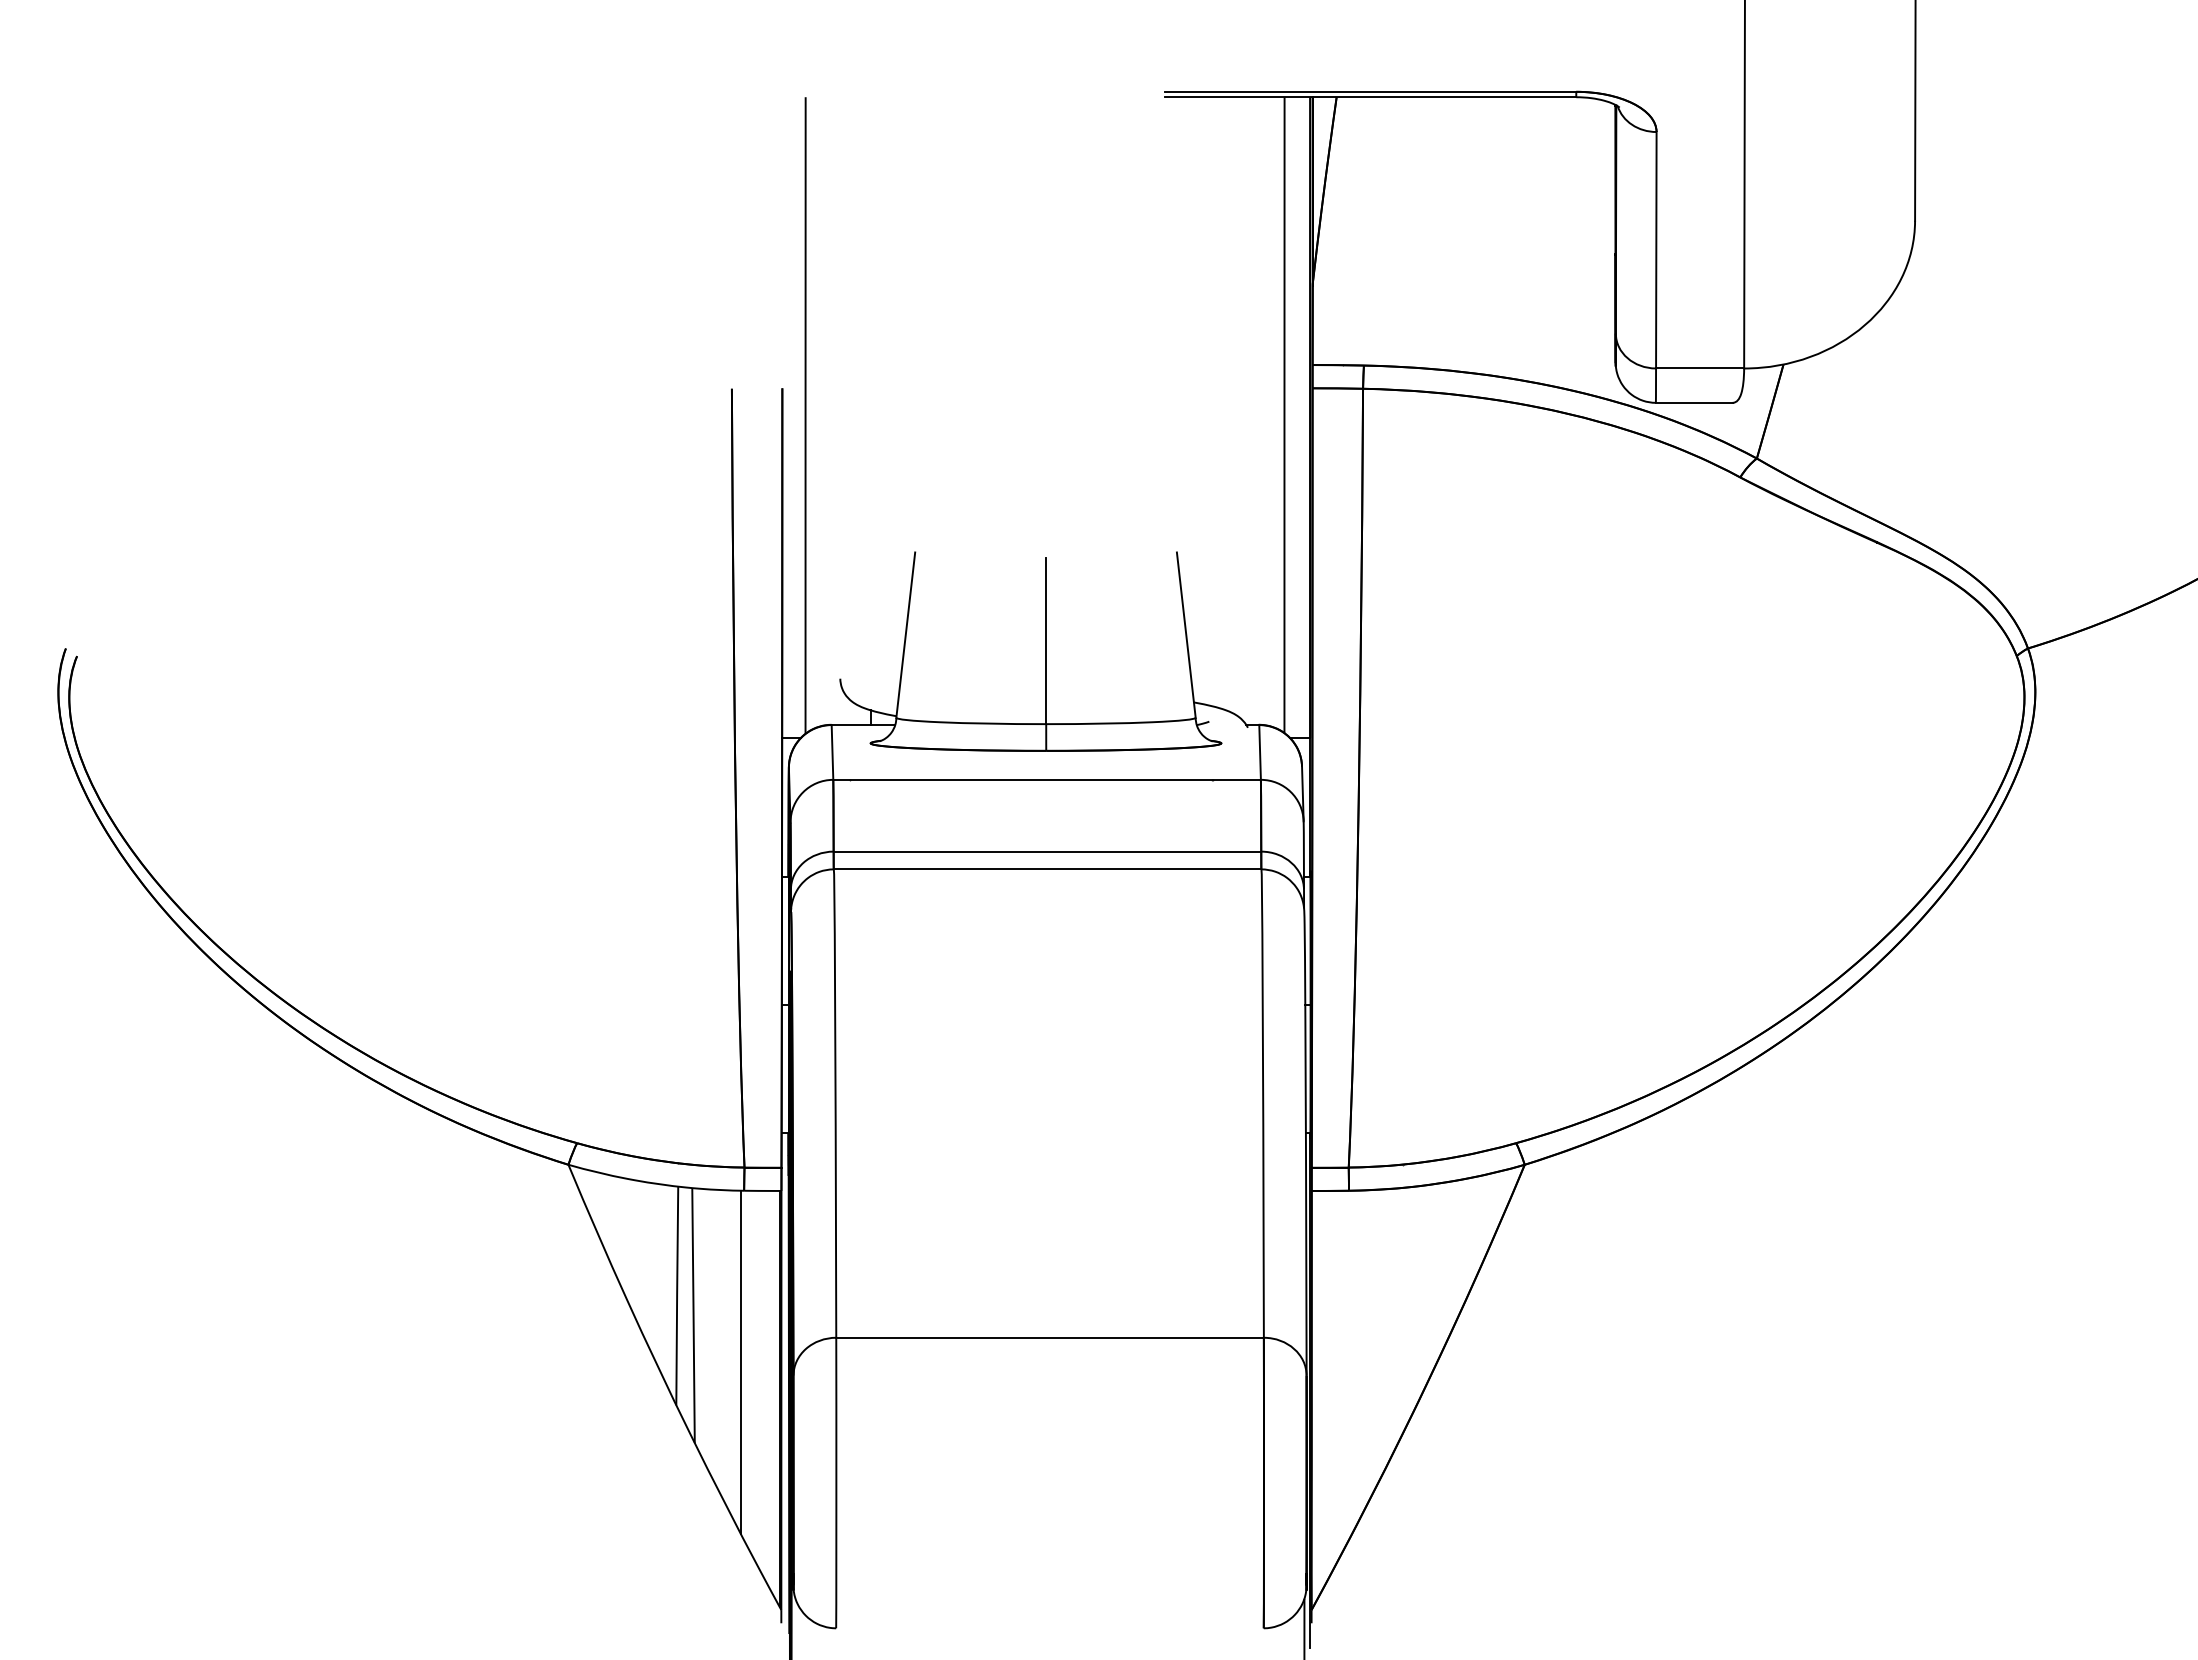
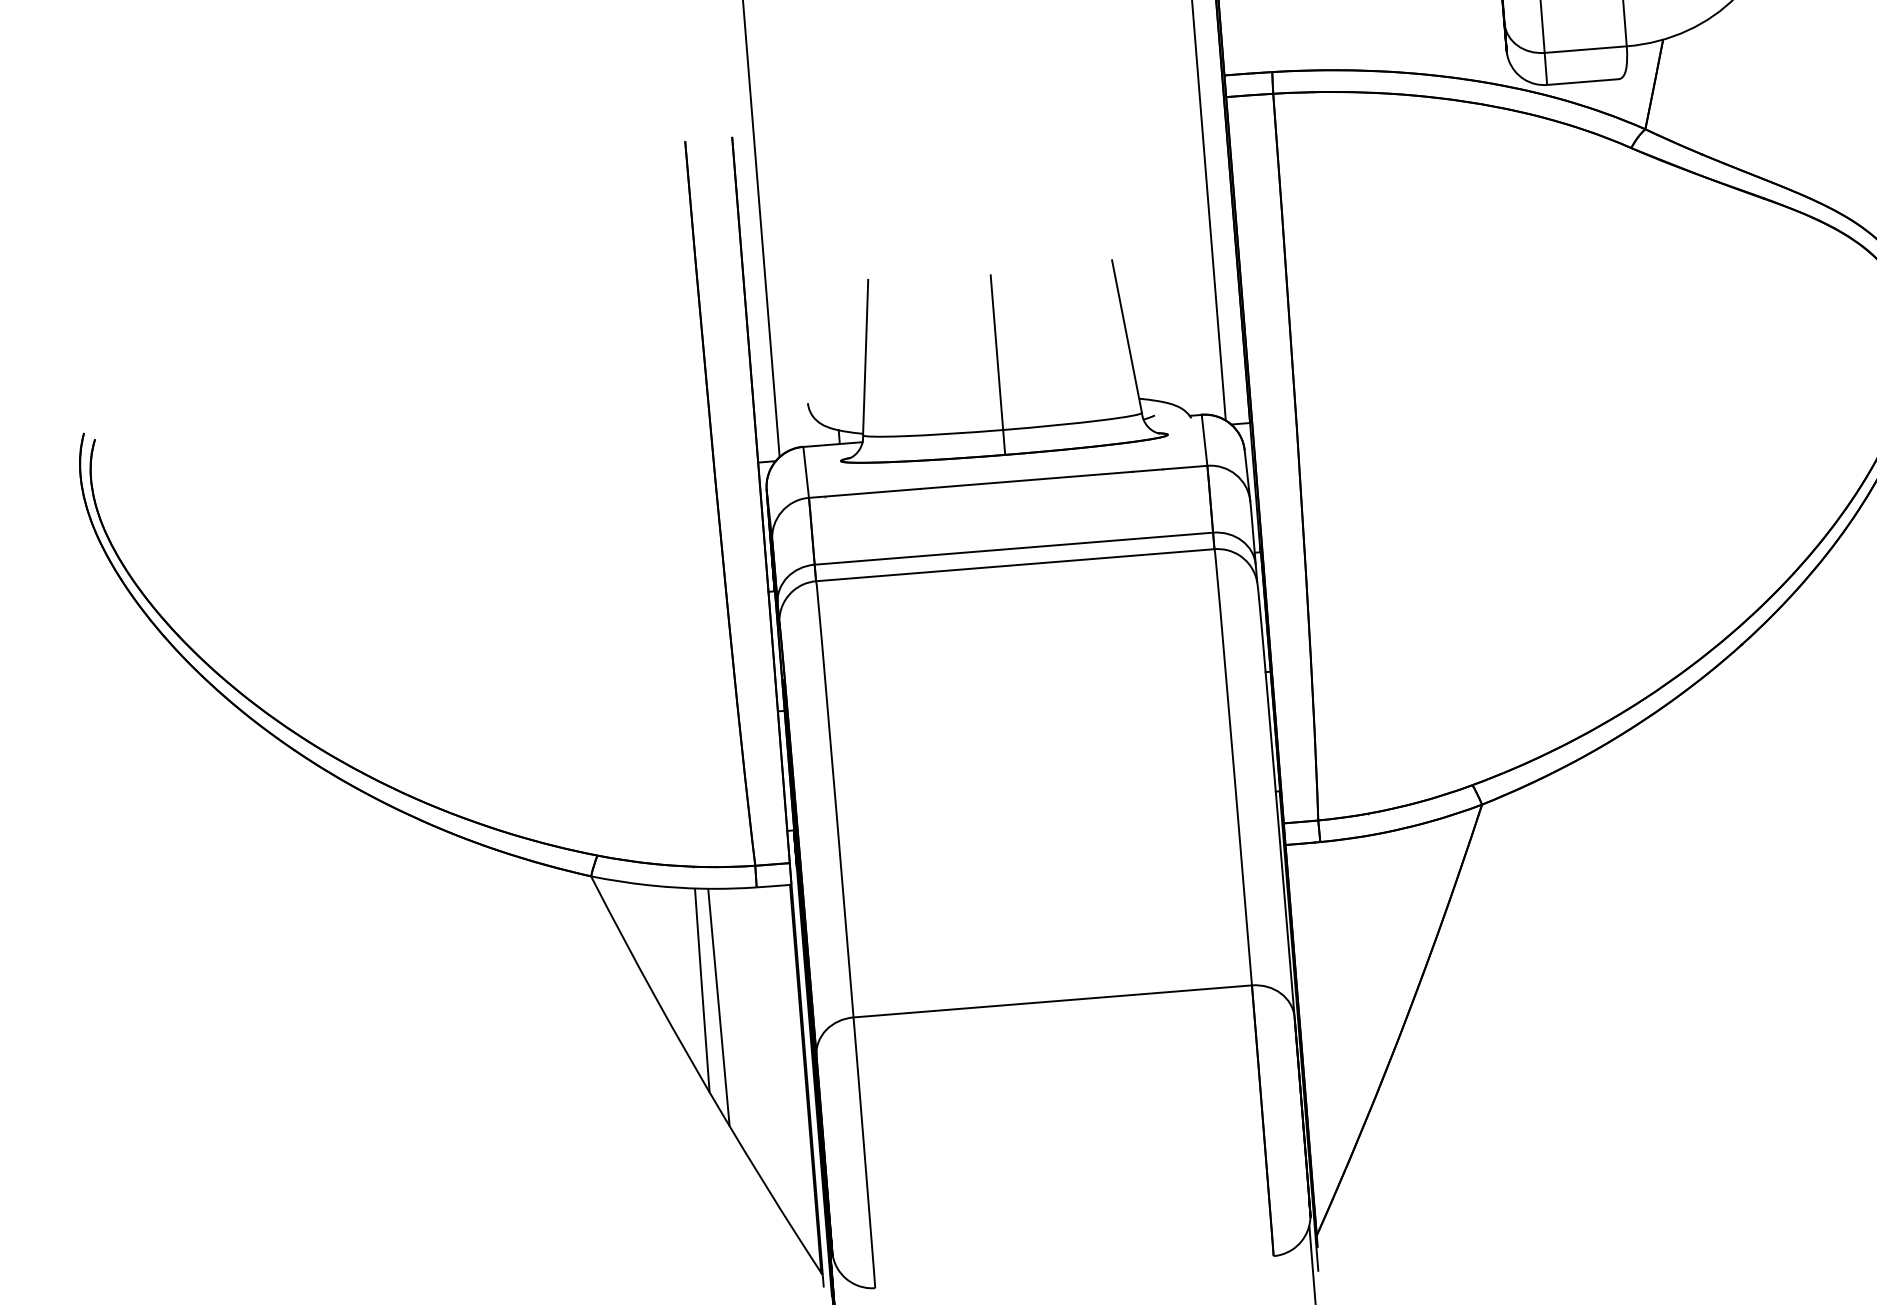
line: (740, 1361) -> (766, 1046), removed

